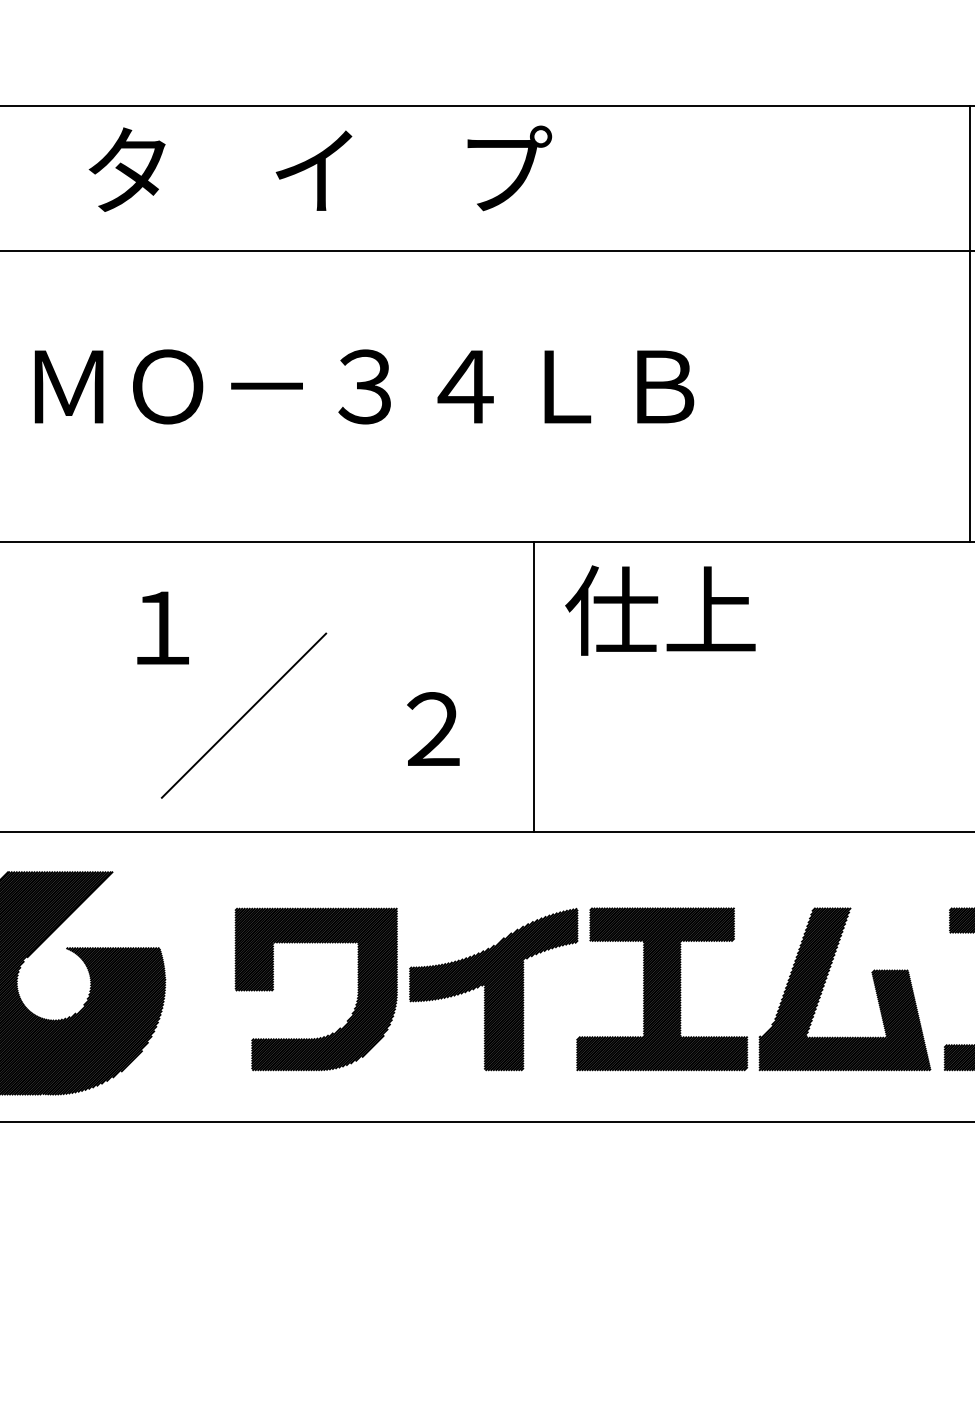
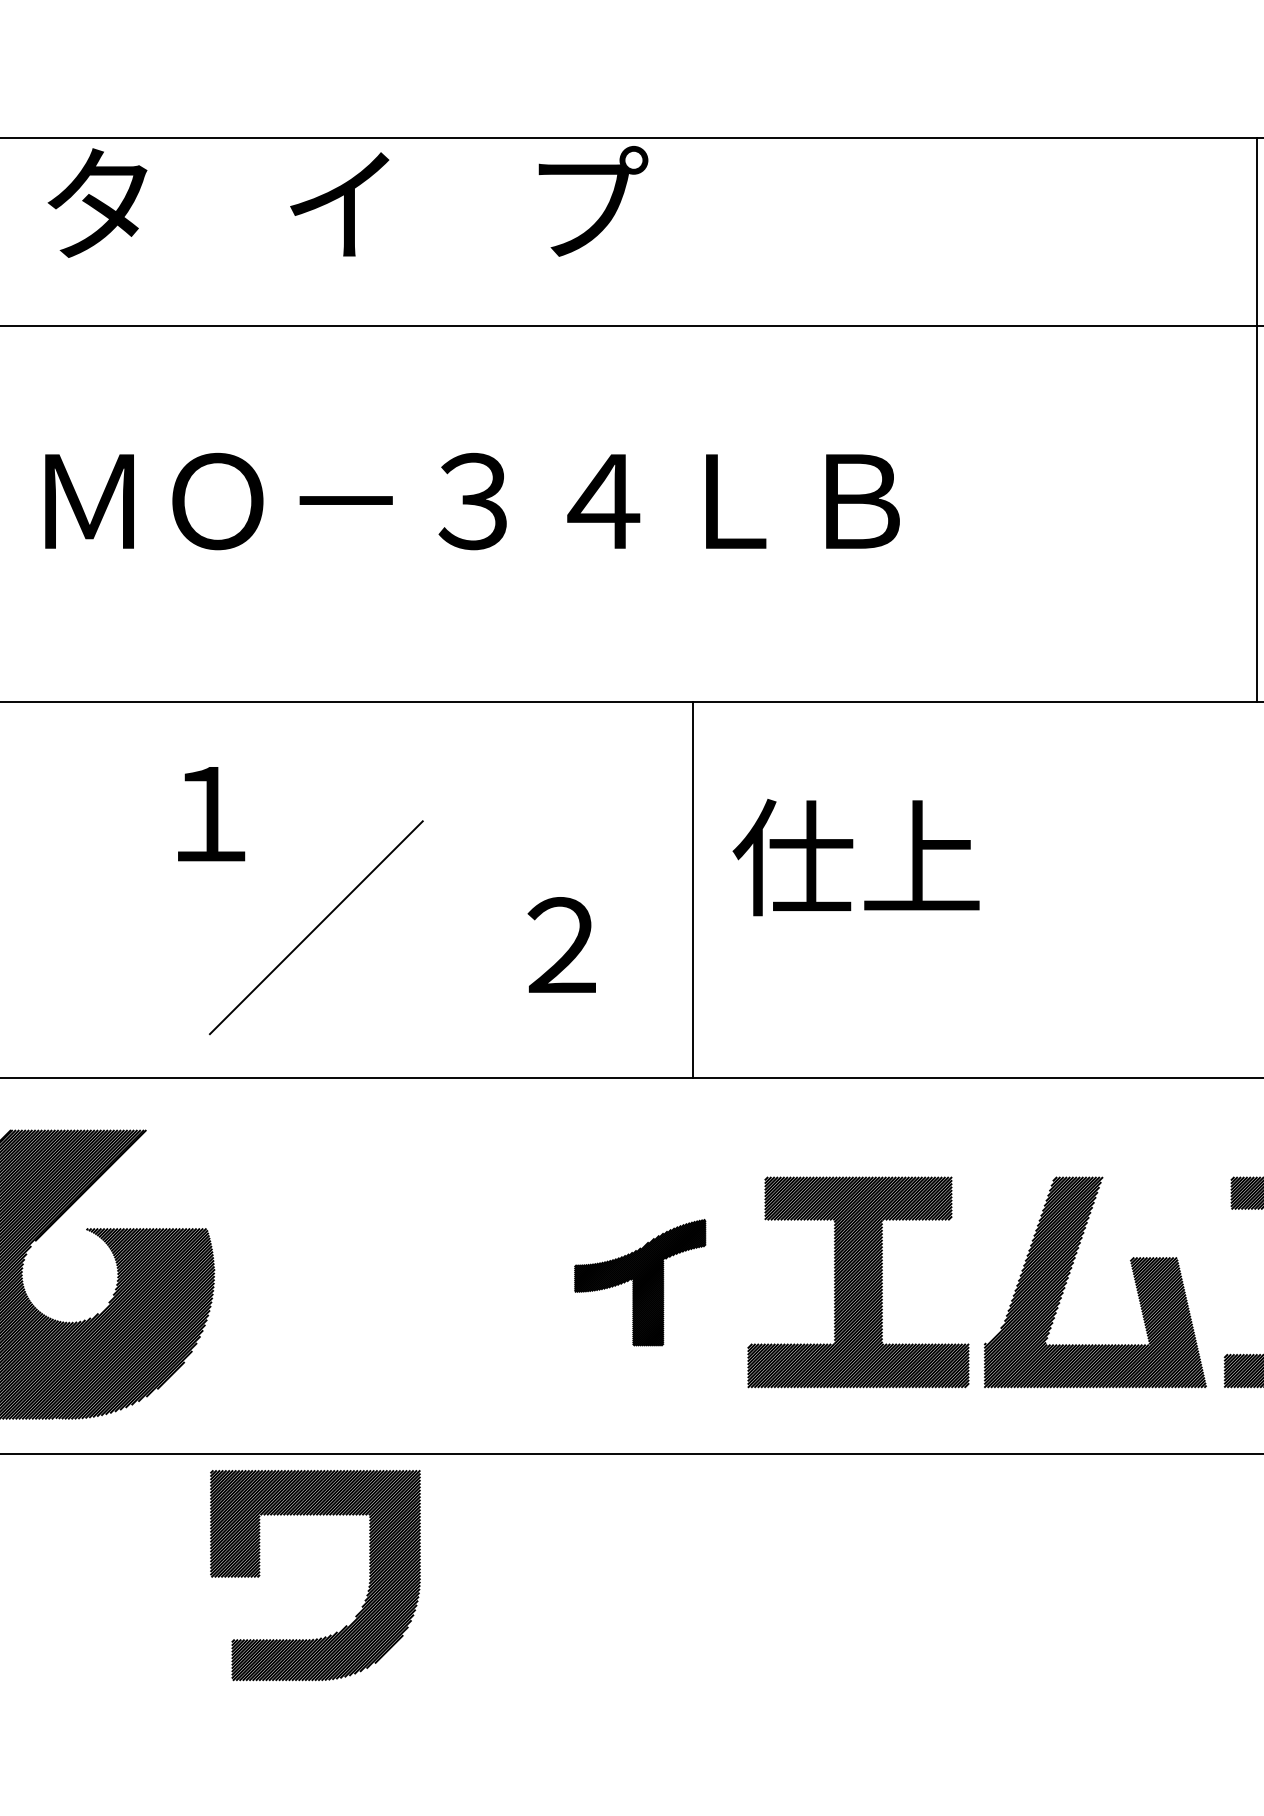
text: (320, 168) -> (348, 201), moved
text: (660, 610) -> (856, 857), moved
part: (493, 989) -> (639, 1282), size x0.6
part: (356, 998) -> (367, 1587), moved

